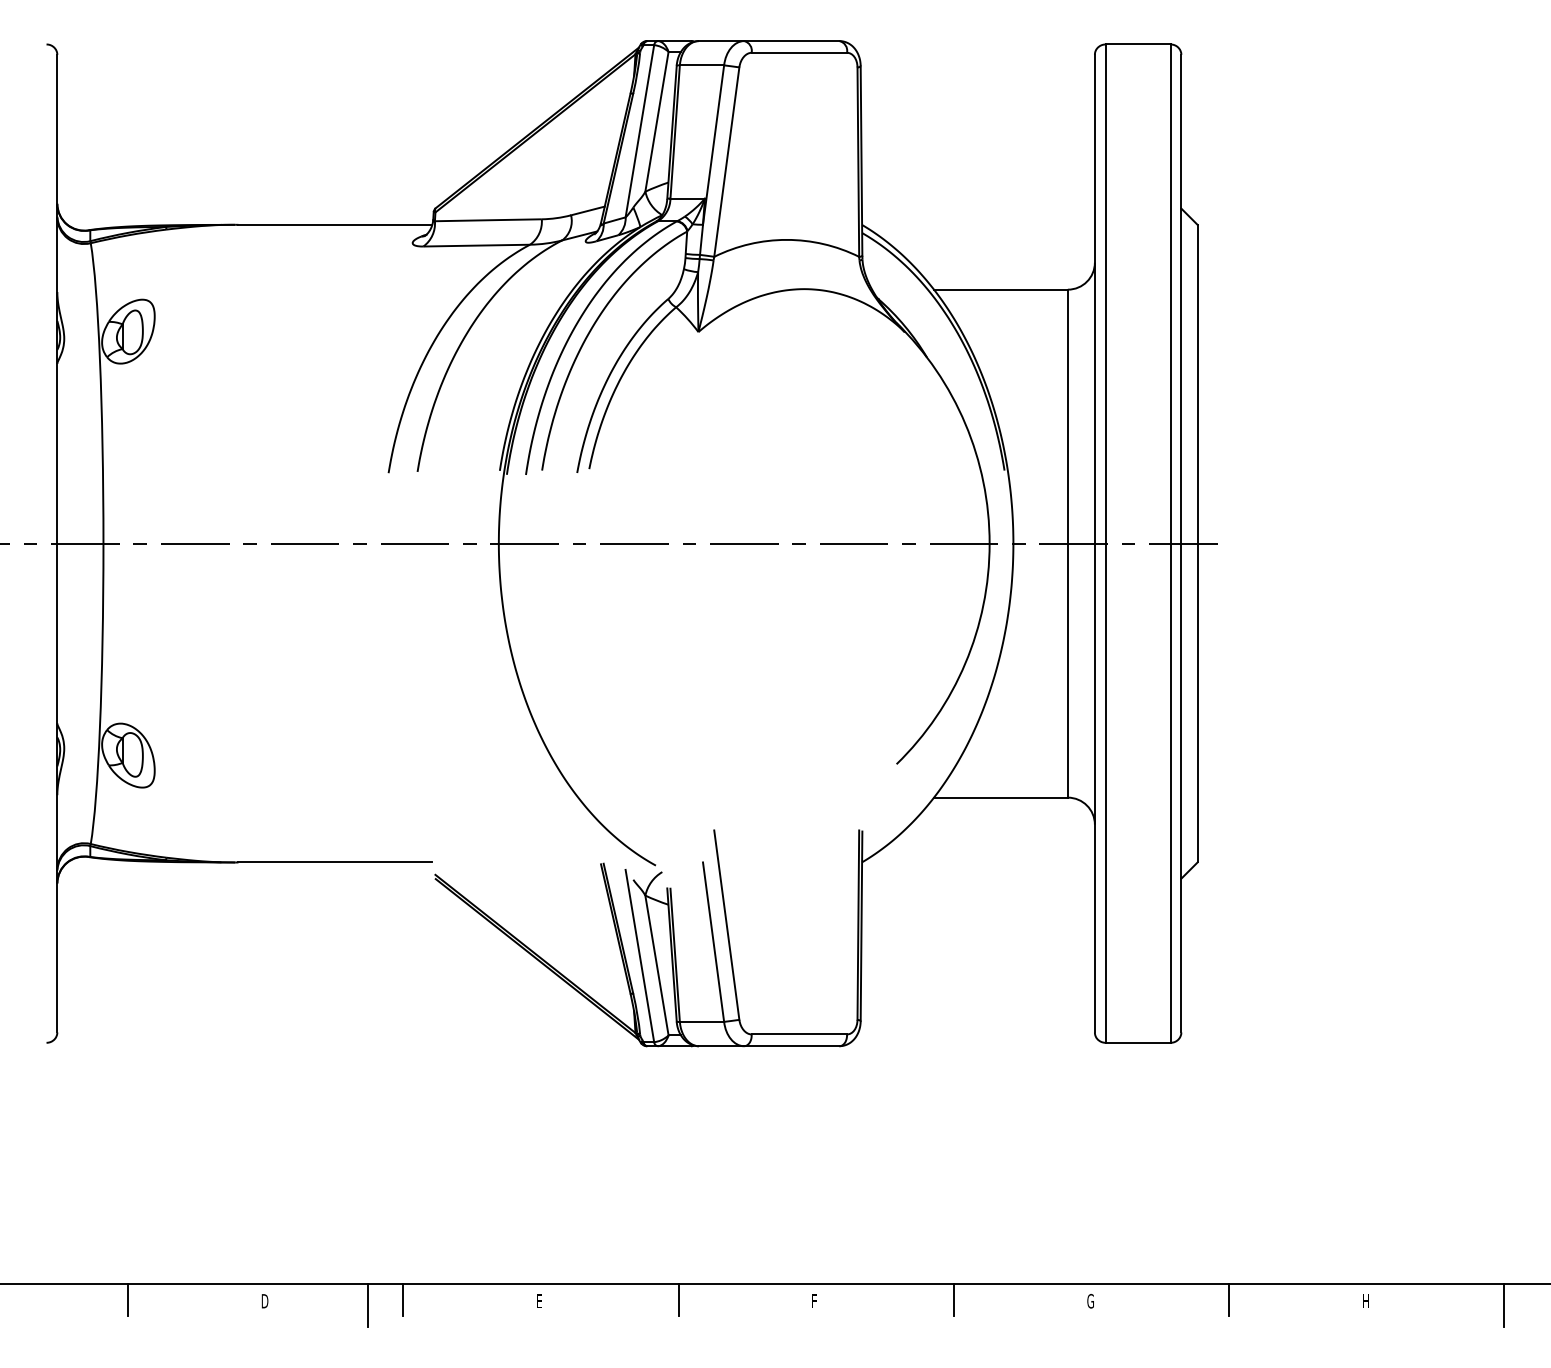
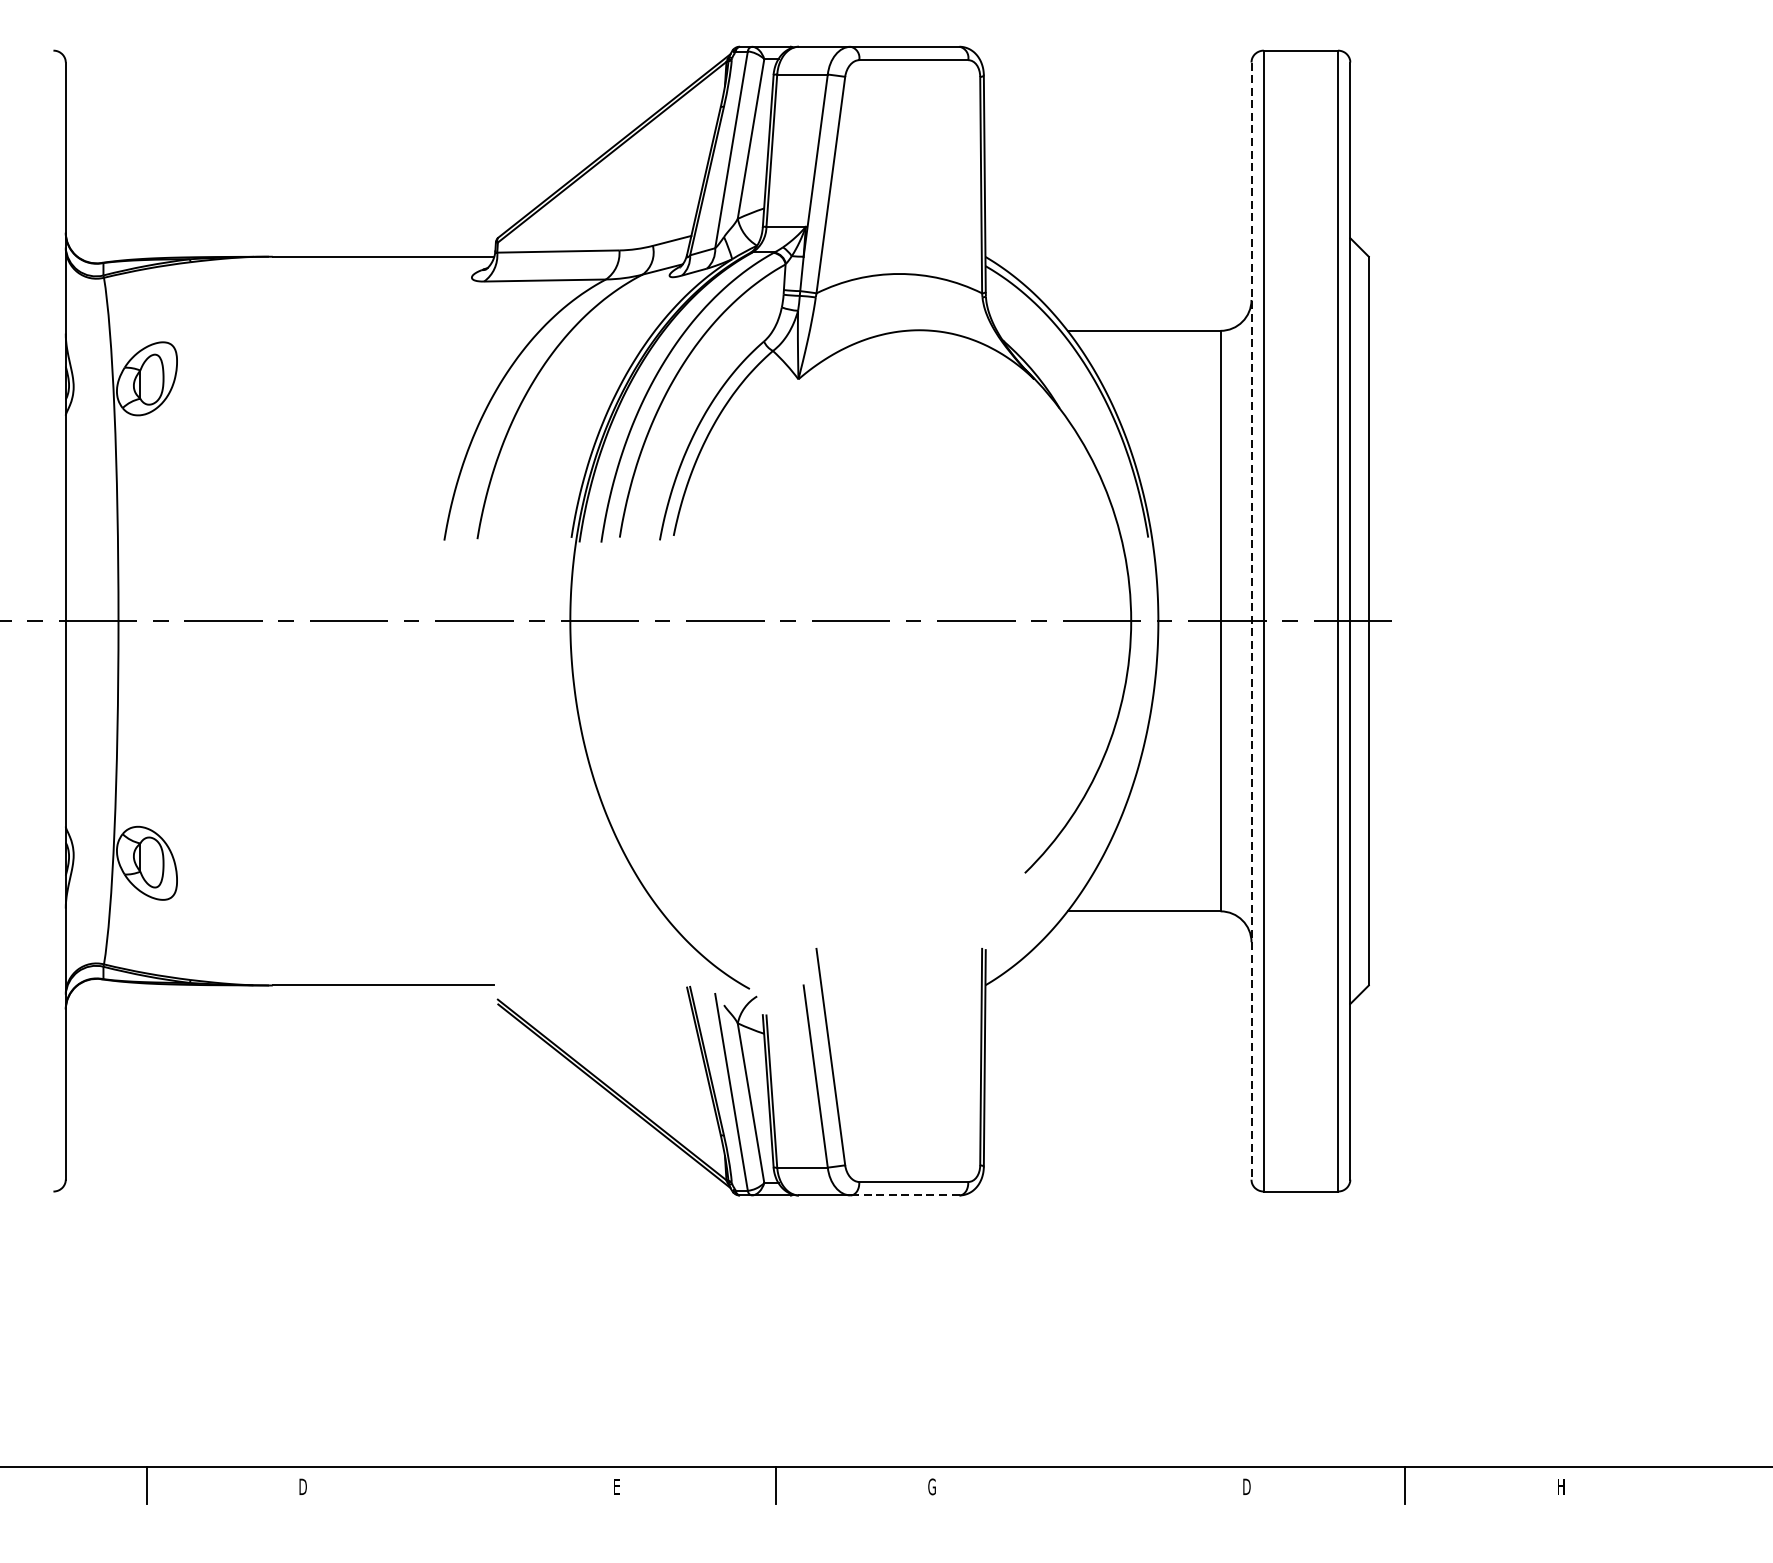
line: (1094, 543) -> (1251, 620), solid -> dashed
line: (791, 1046) -> (904, 1195), solid -> dashed
line: (403, 1299) -> (461, 1484), removed
line: (953, 1299) -> (1089, 1484), removed
text: (815, 1300) -> (932, 1486), F -> G
text: (1090, 1300) -> (1246, 1486), G -> D
line: (368, 1304) -> (421, 1490), removed
line: (1504, 1304) -> (1719, 1490), removed

